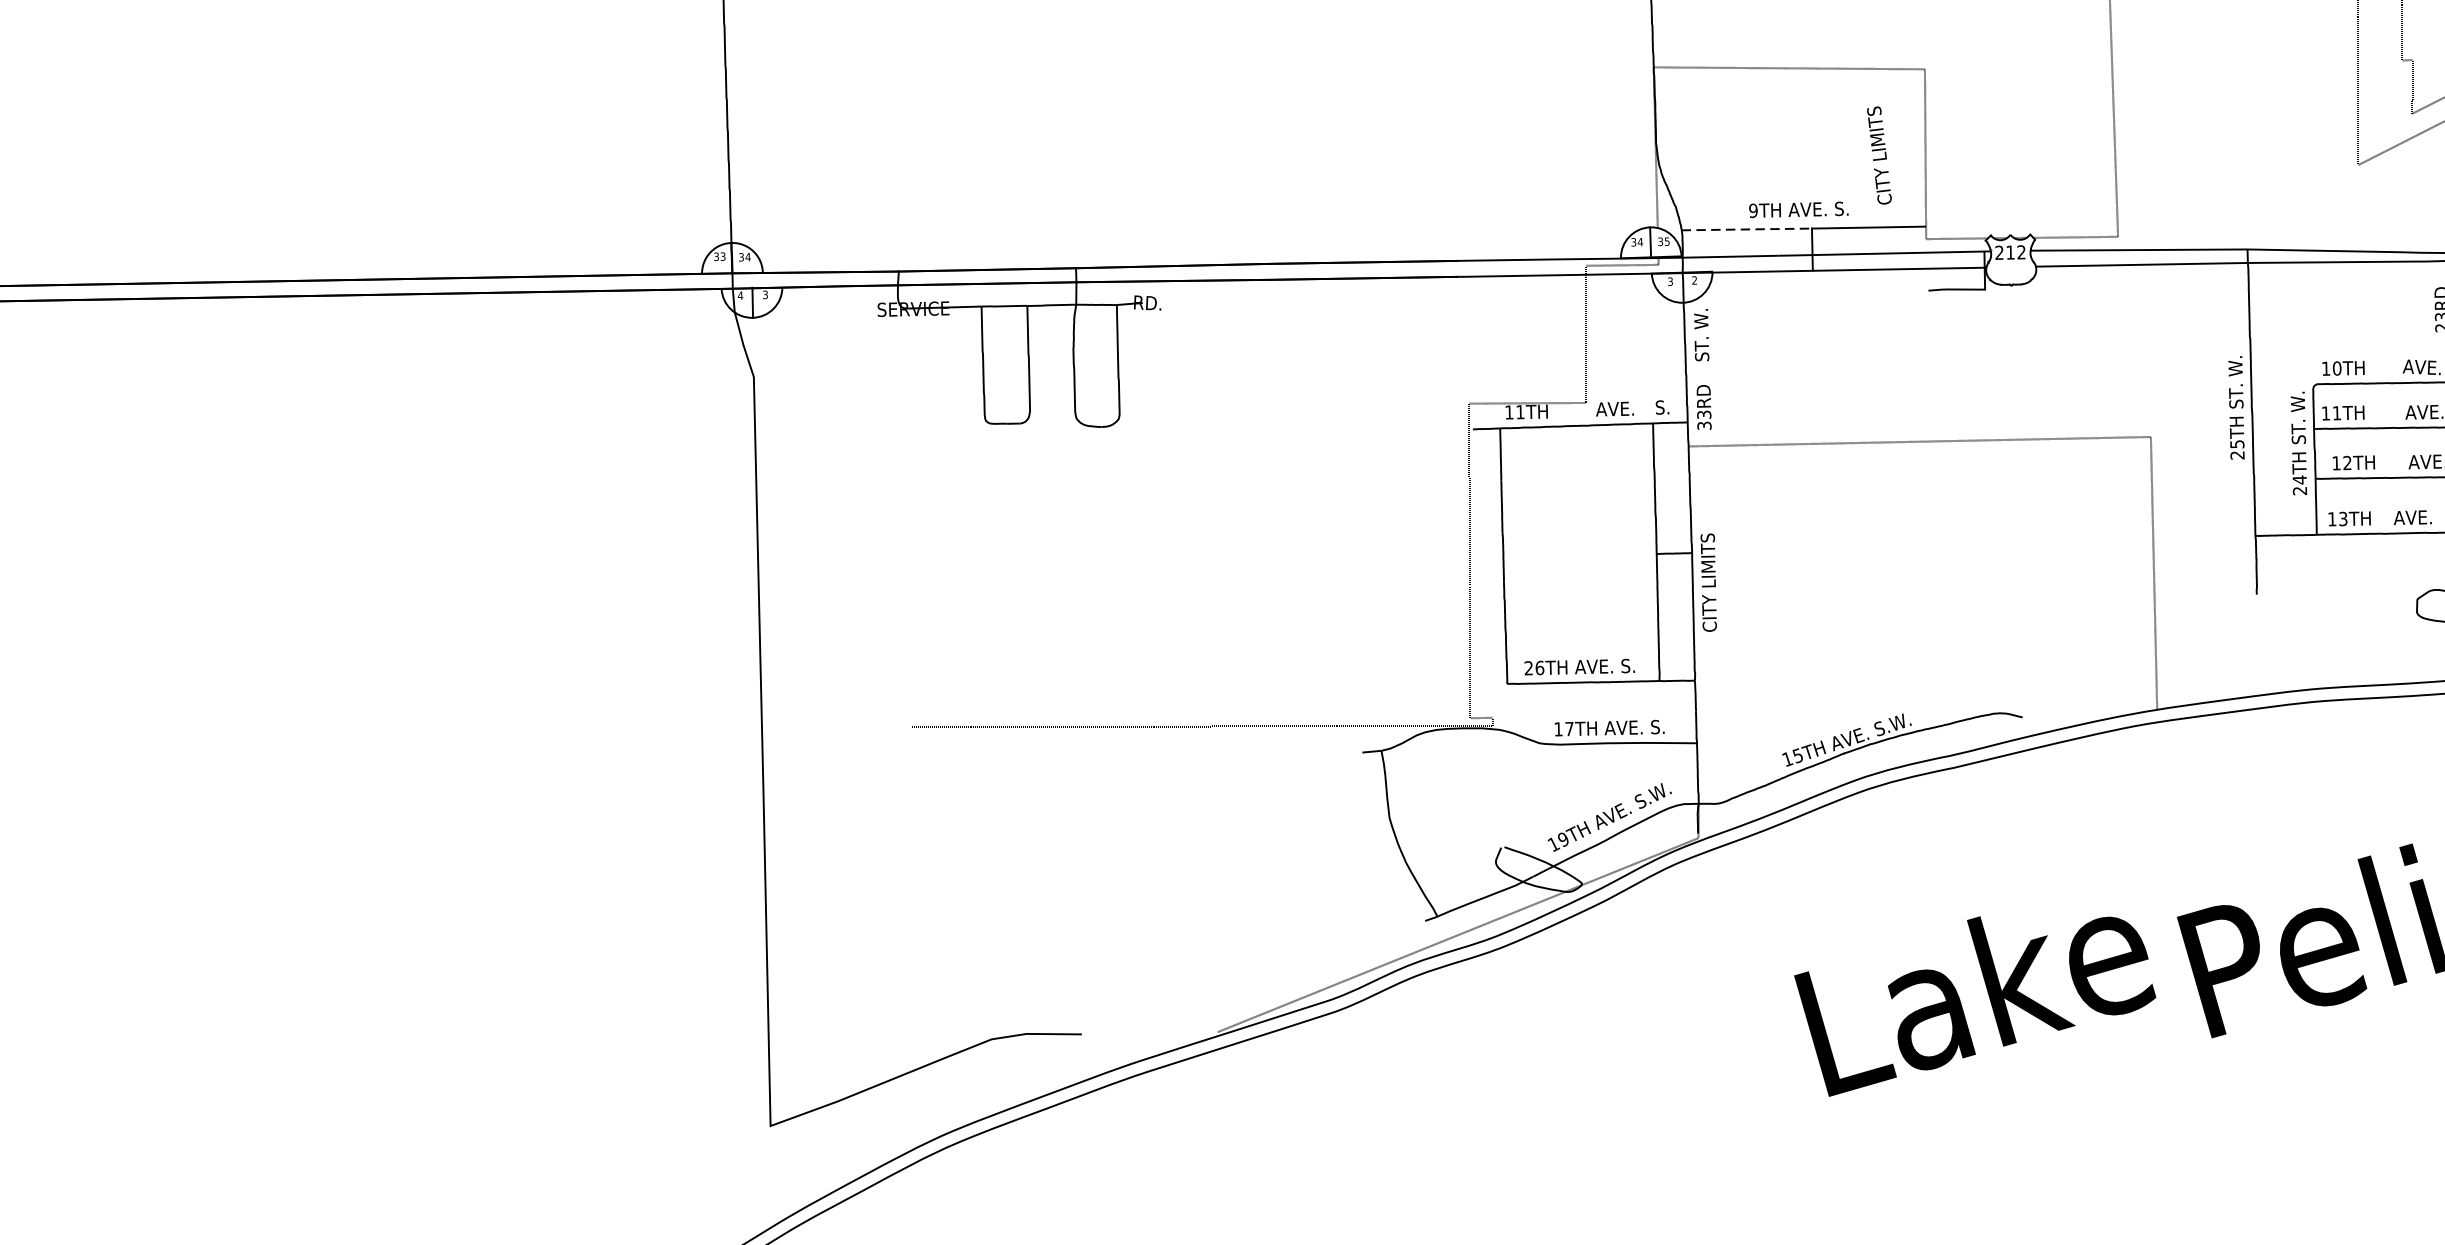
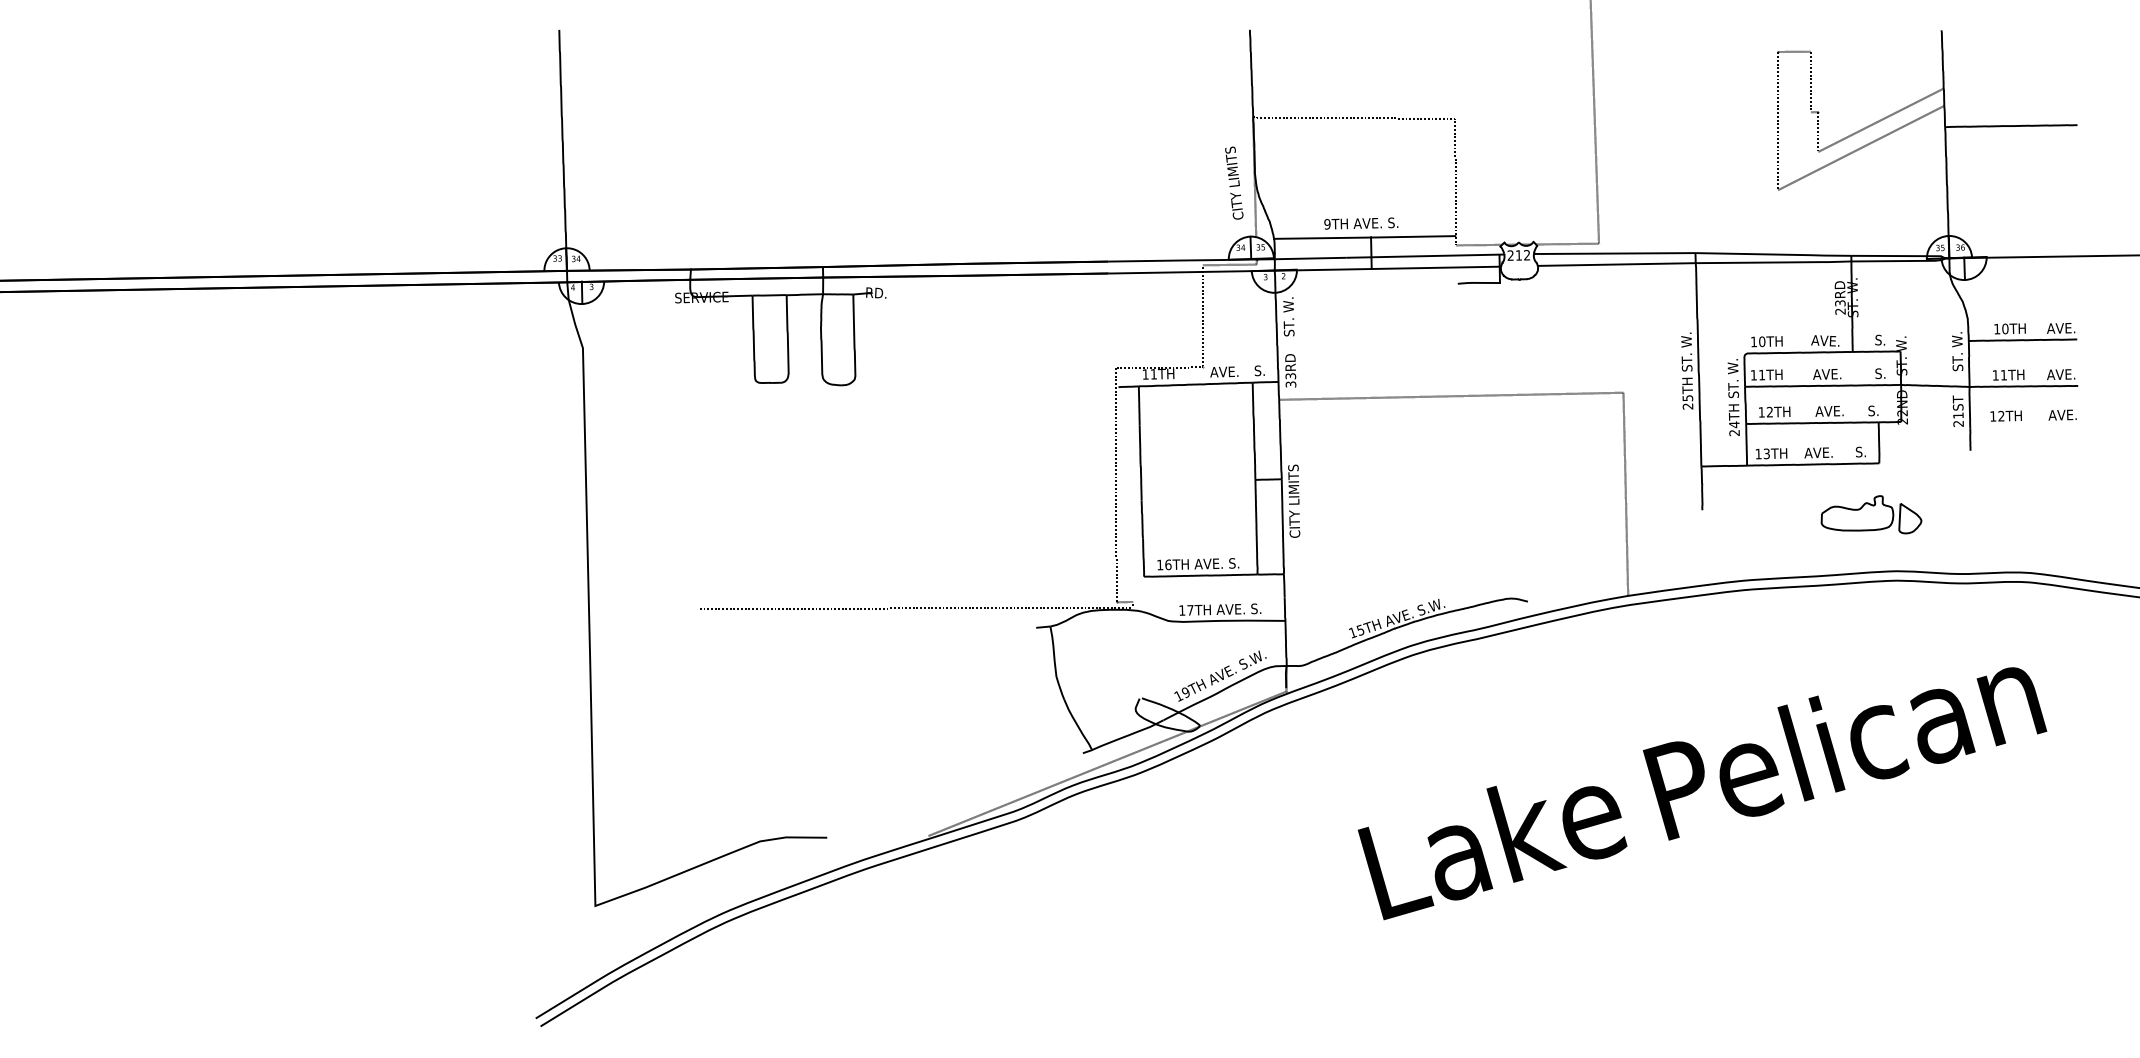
text: (1879, 154) -> (1234, 182), moved
line: (1746, 229) -> (1322, 238), dashed -> solid
text: (1529, 667) -> (1160, 564), 26TH -> 16TH
text: (1975, 1005) -> (1492, 852), moved

